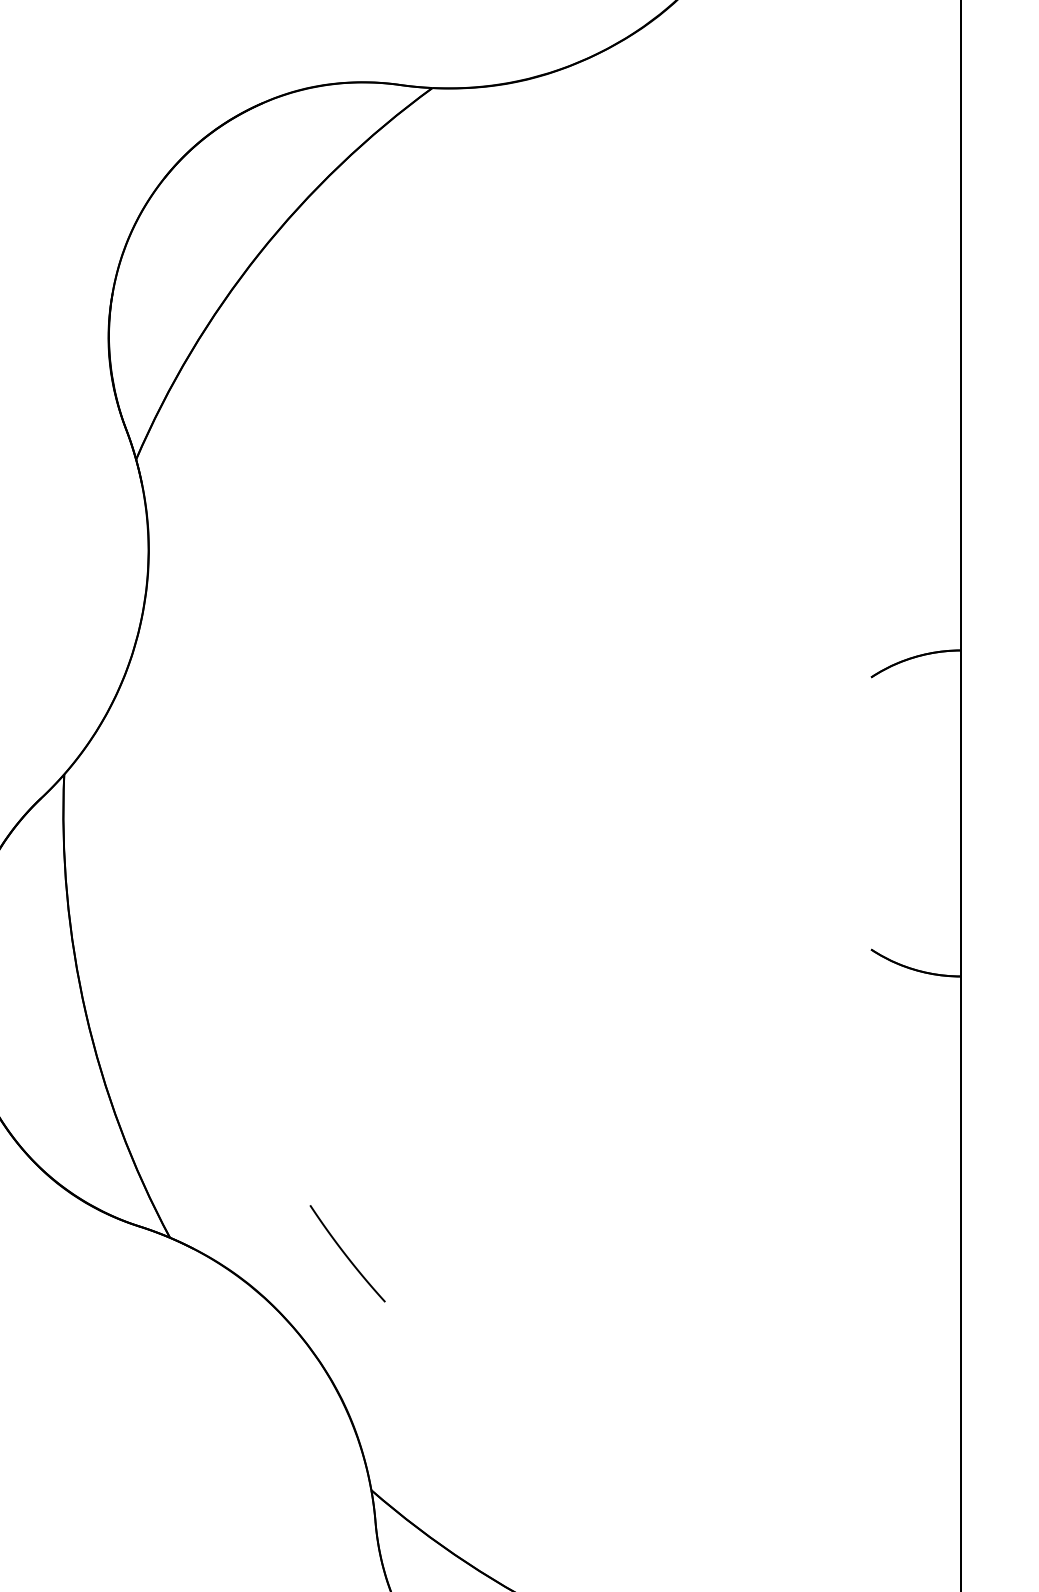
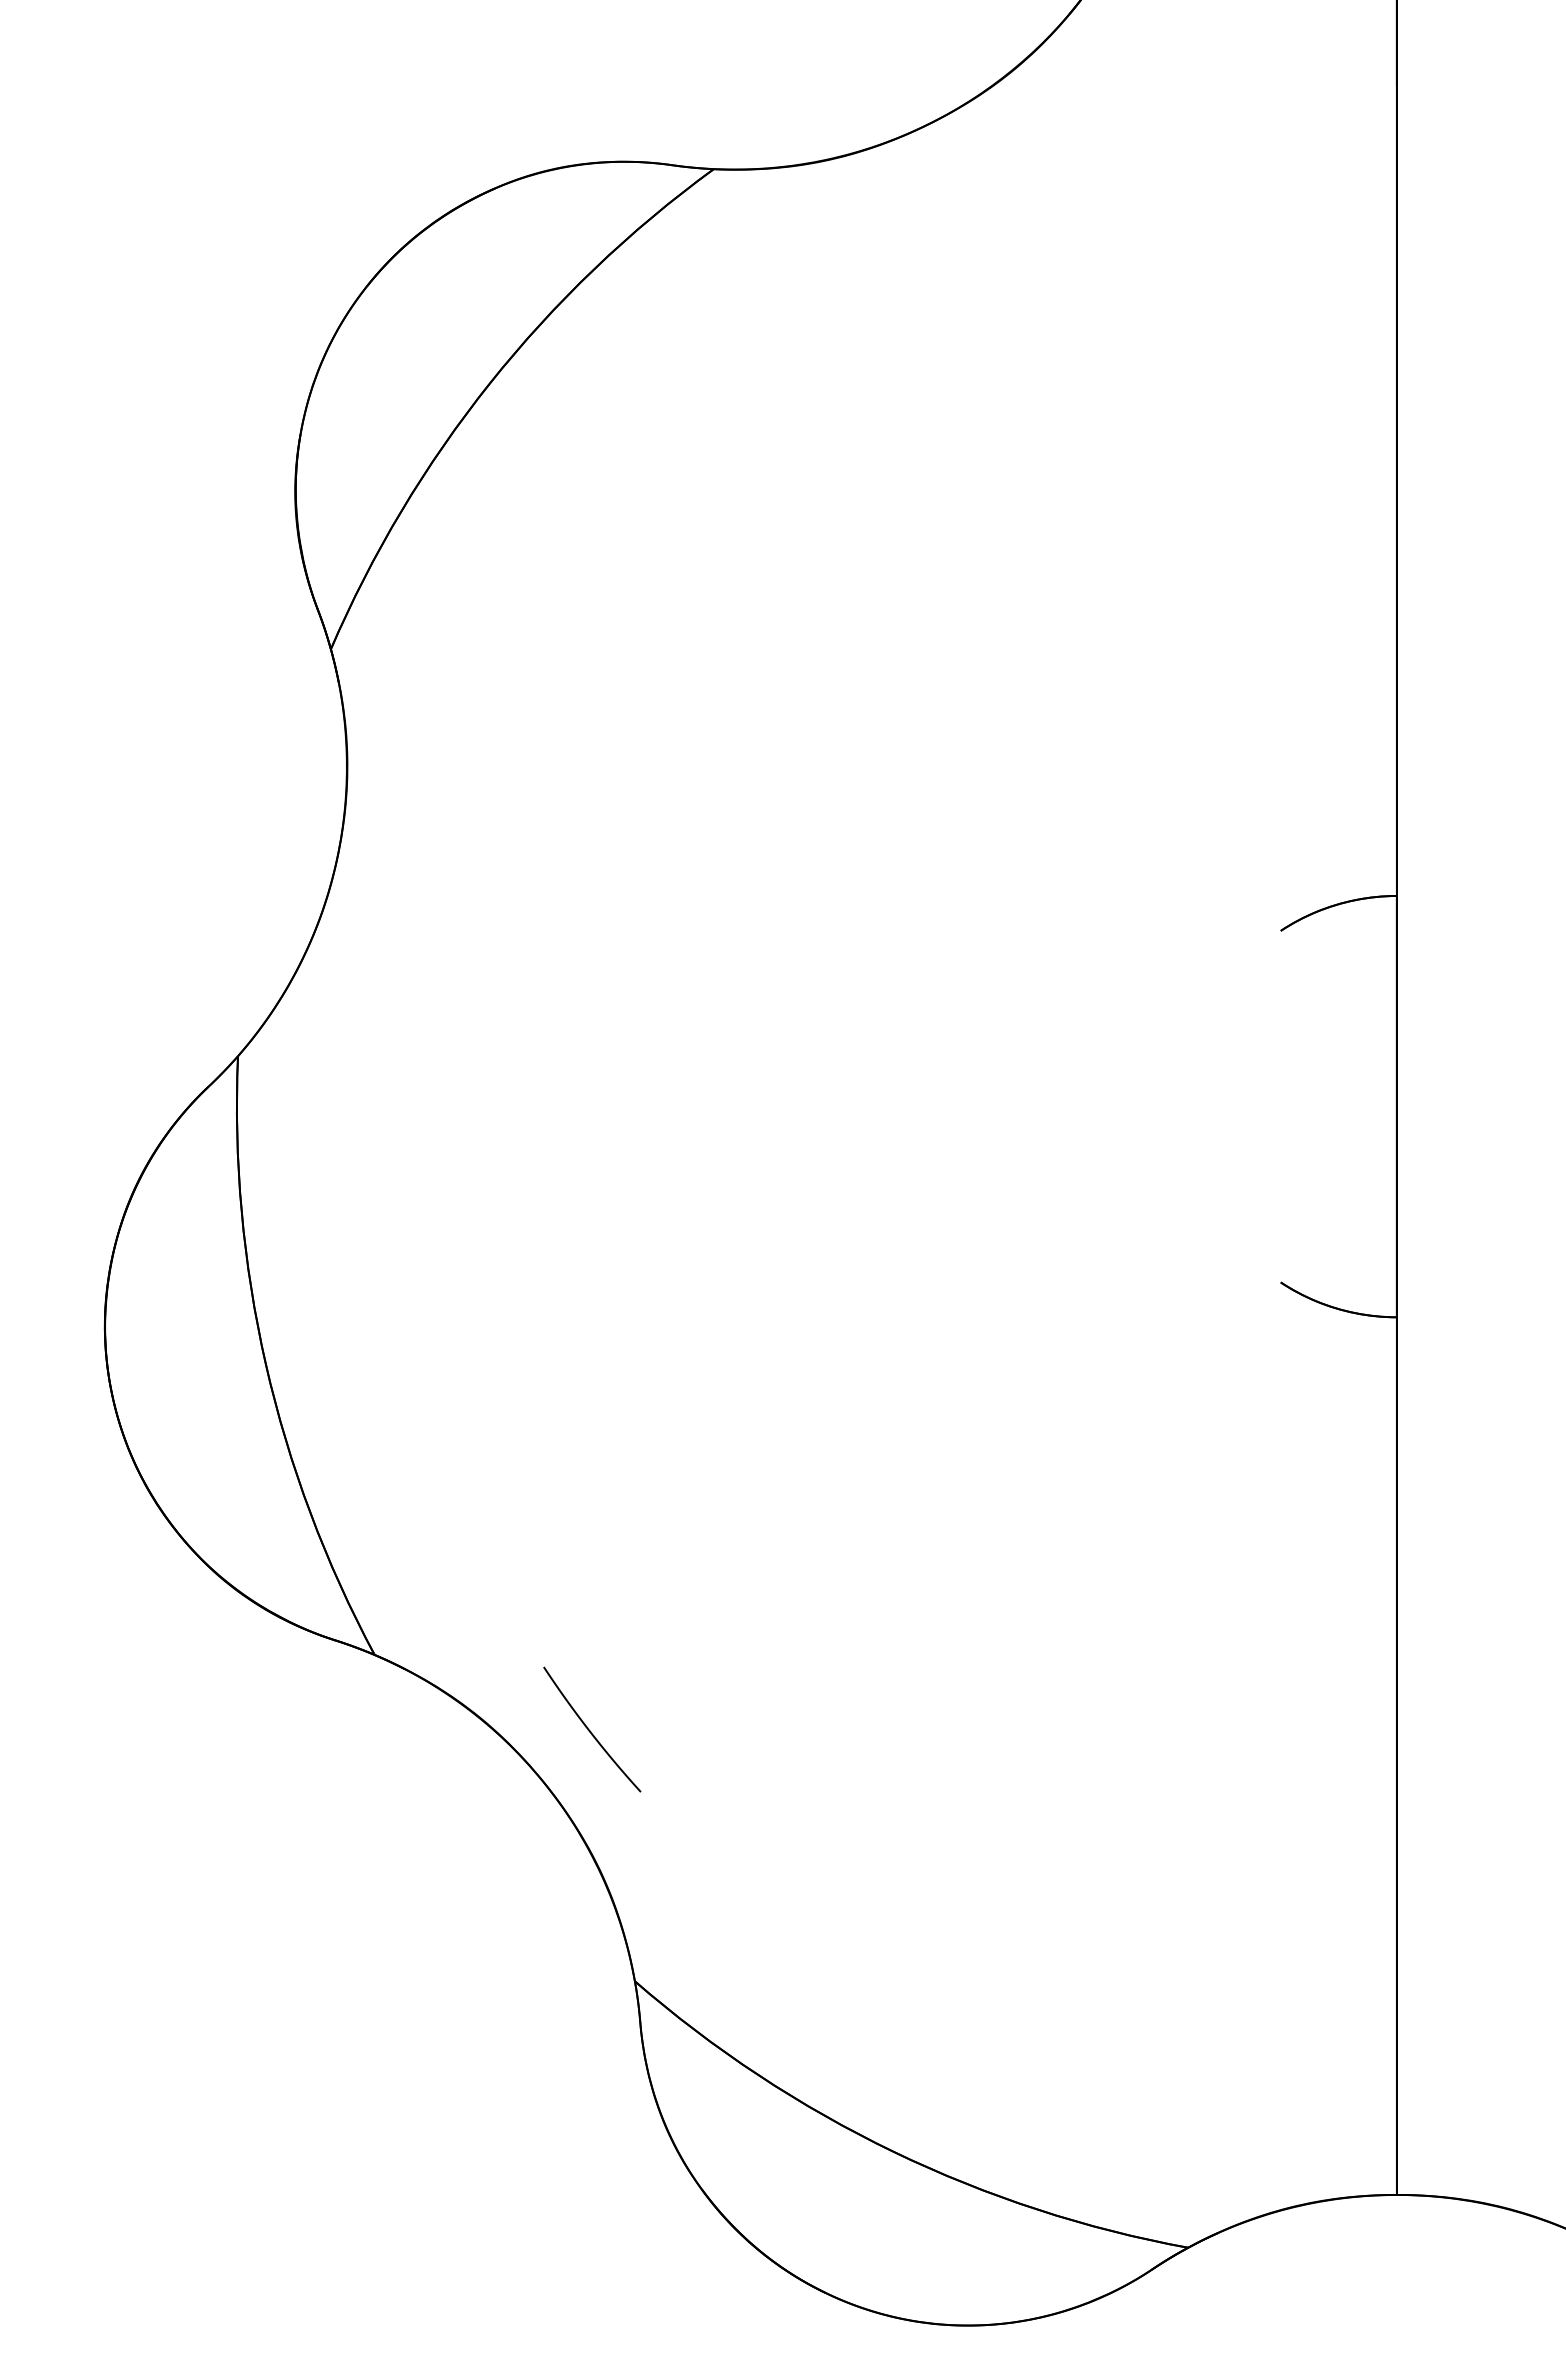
curve: (346, 1254) -> (590, 1730), moved

